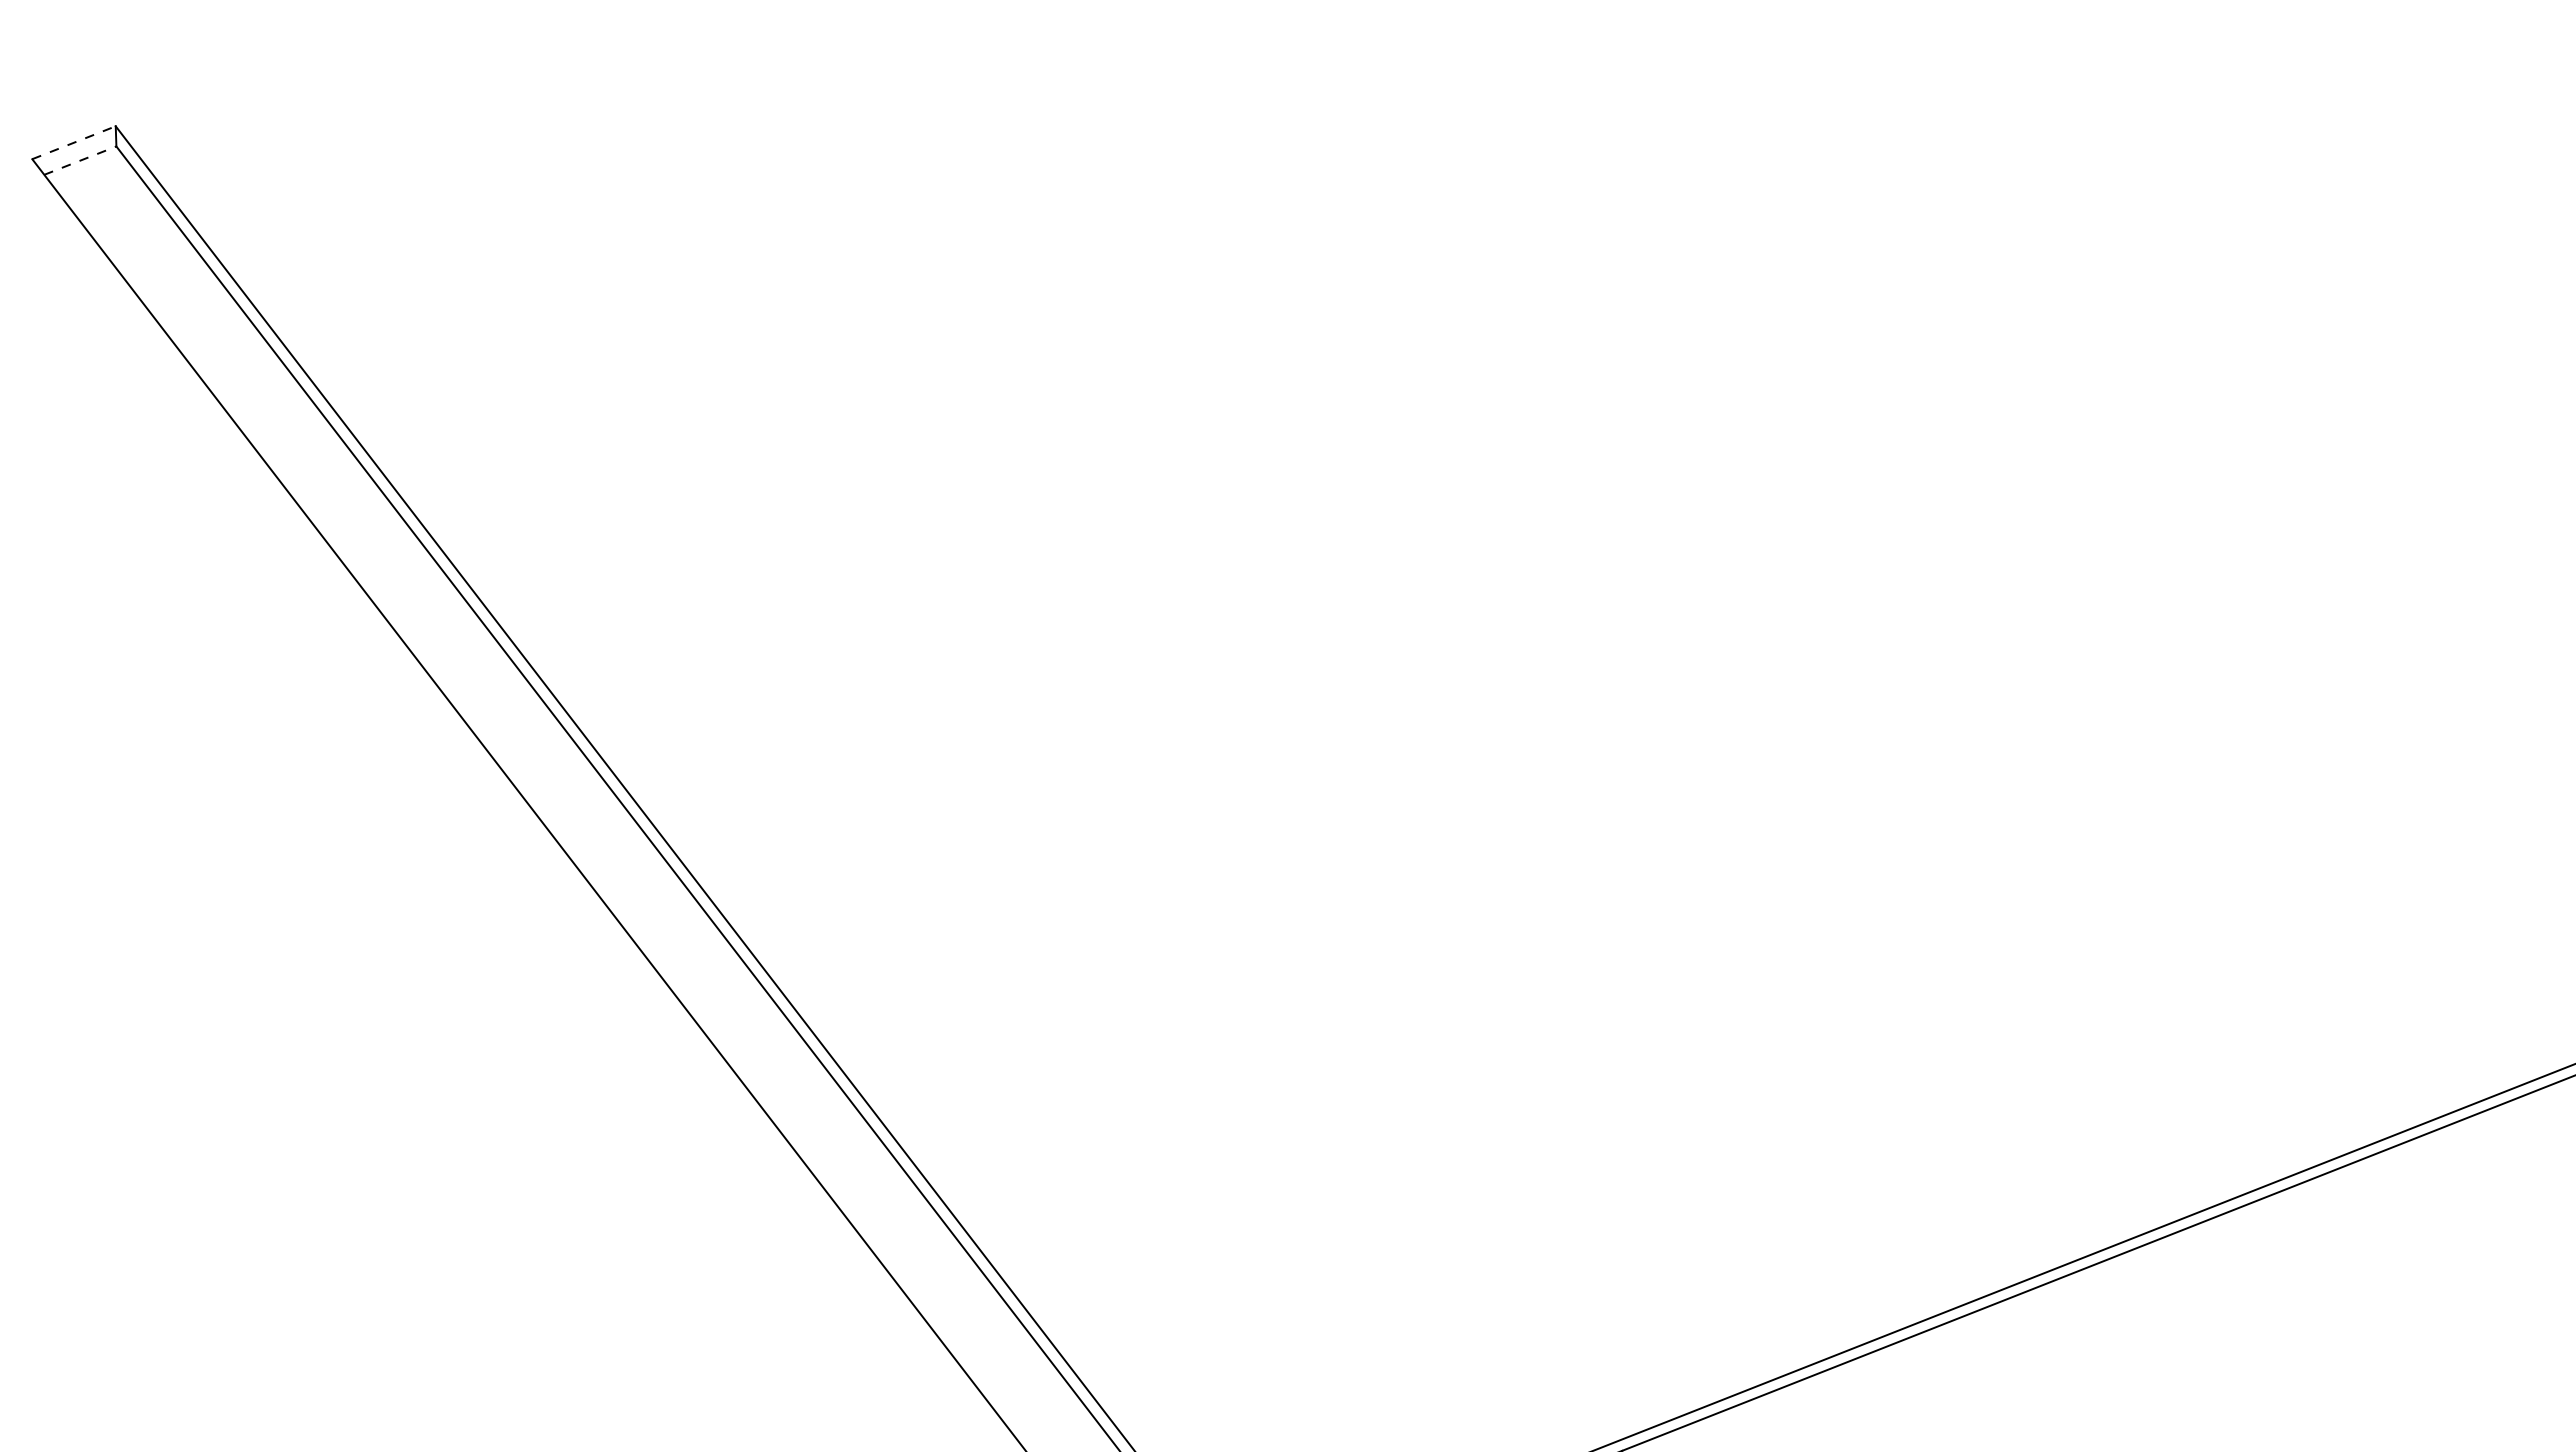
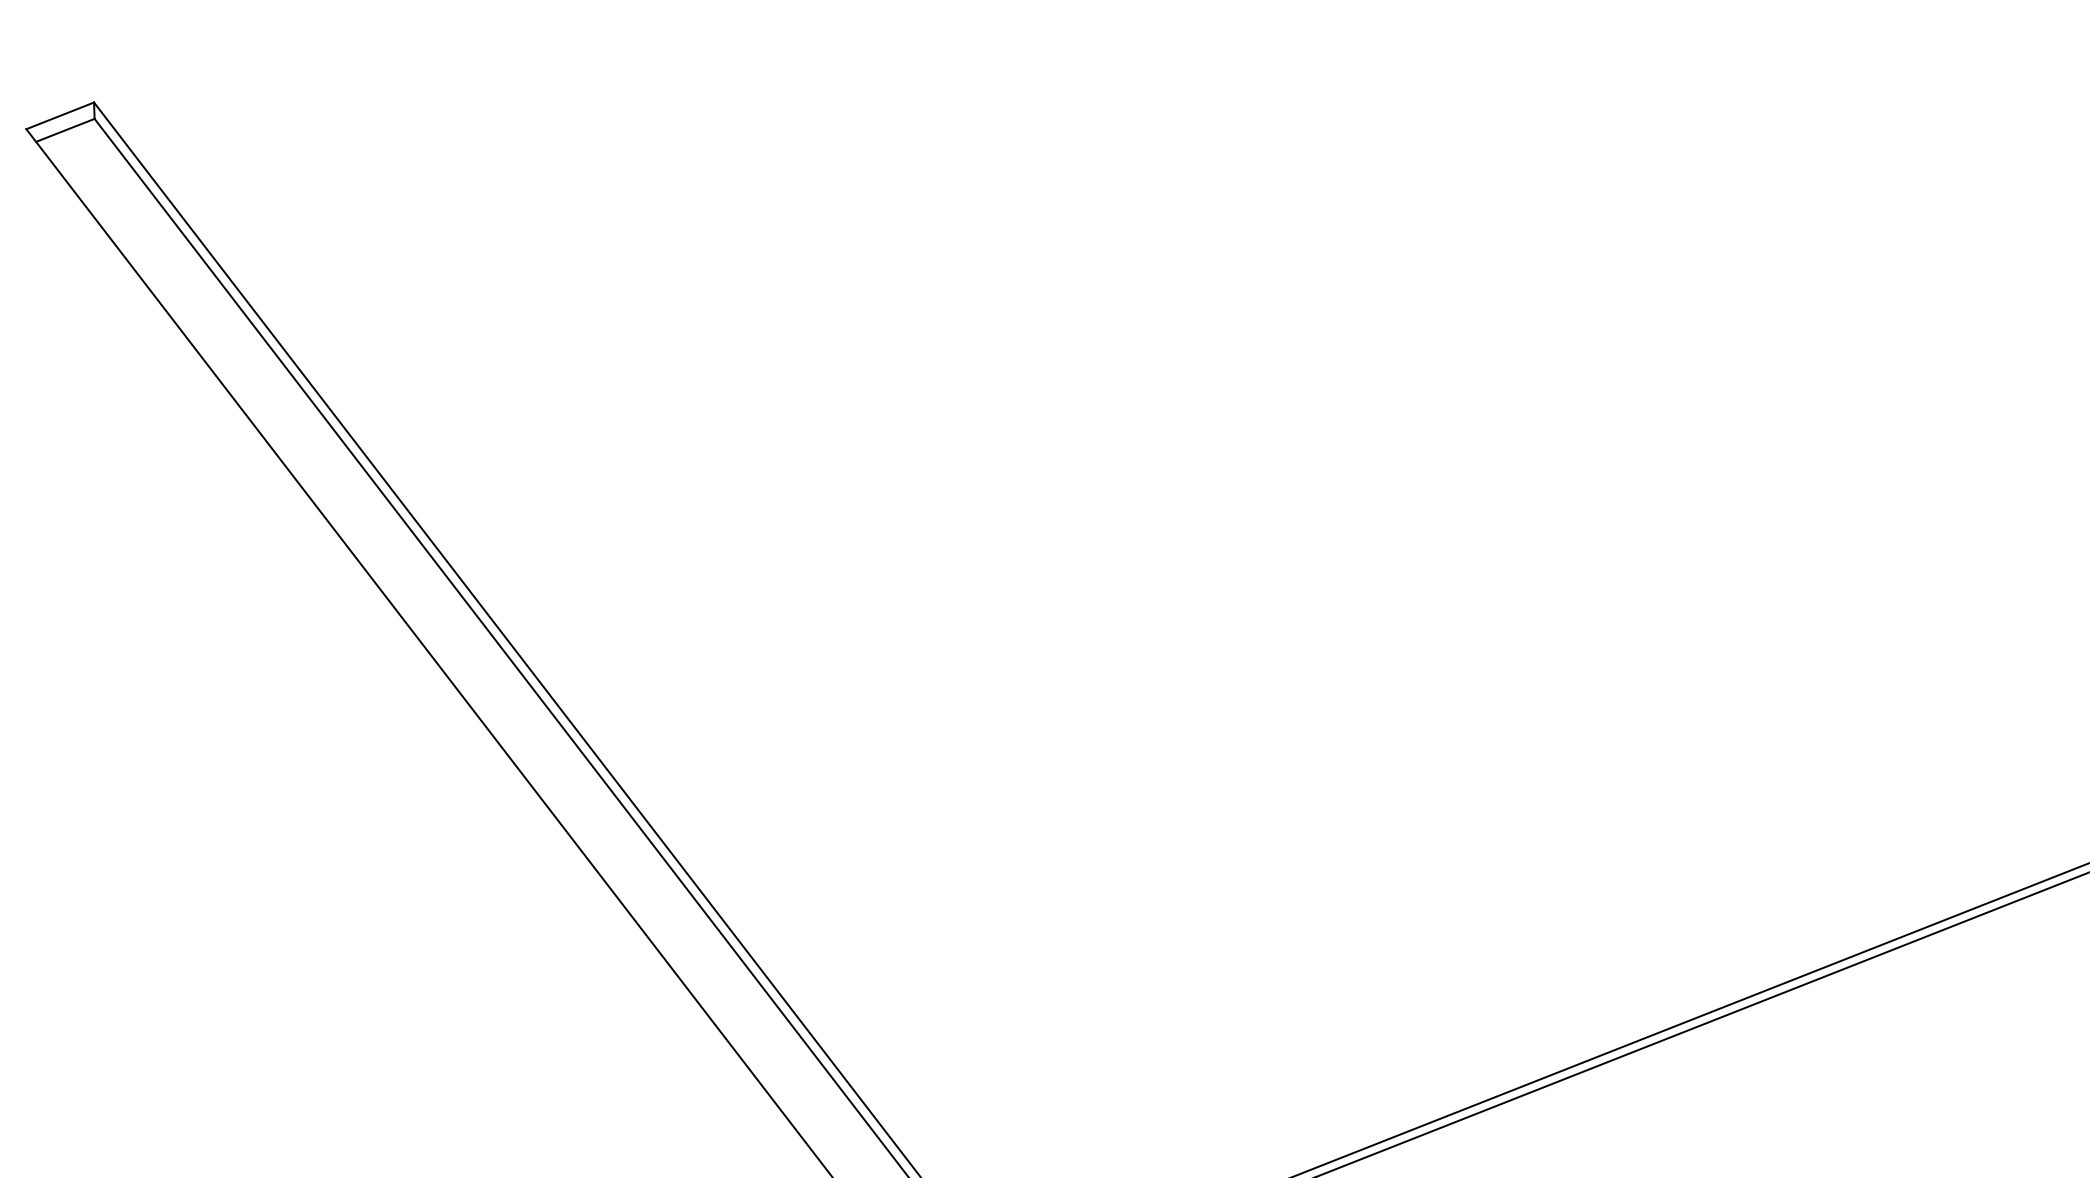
line: (74, 142) -> (60, 115), dashed -> solid
line: (80, 160) -> (65, 130), dashed -> solid

